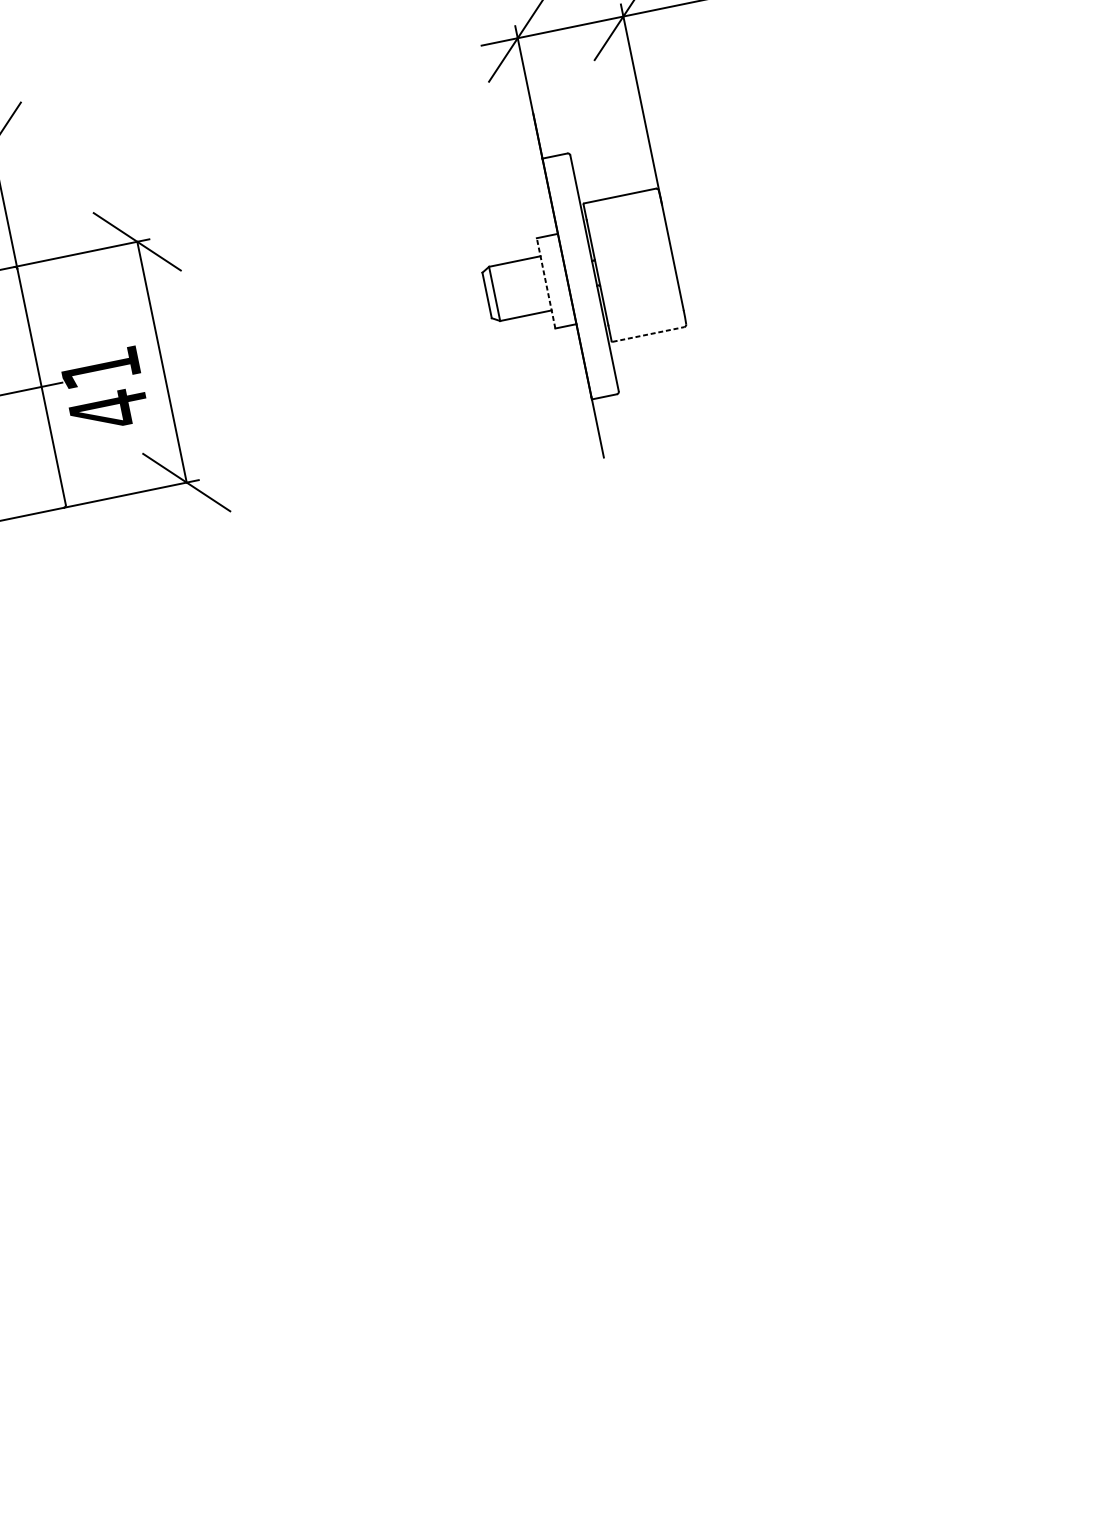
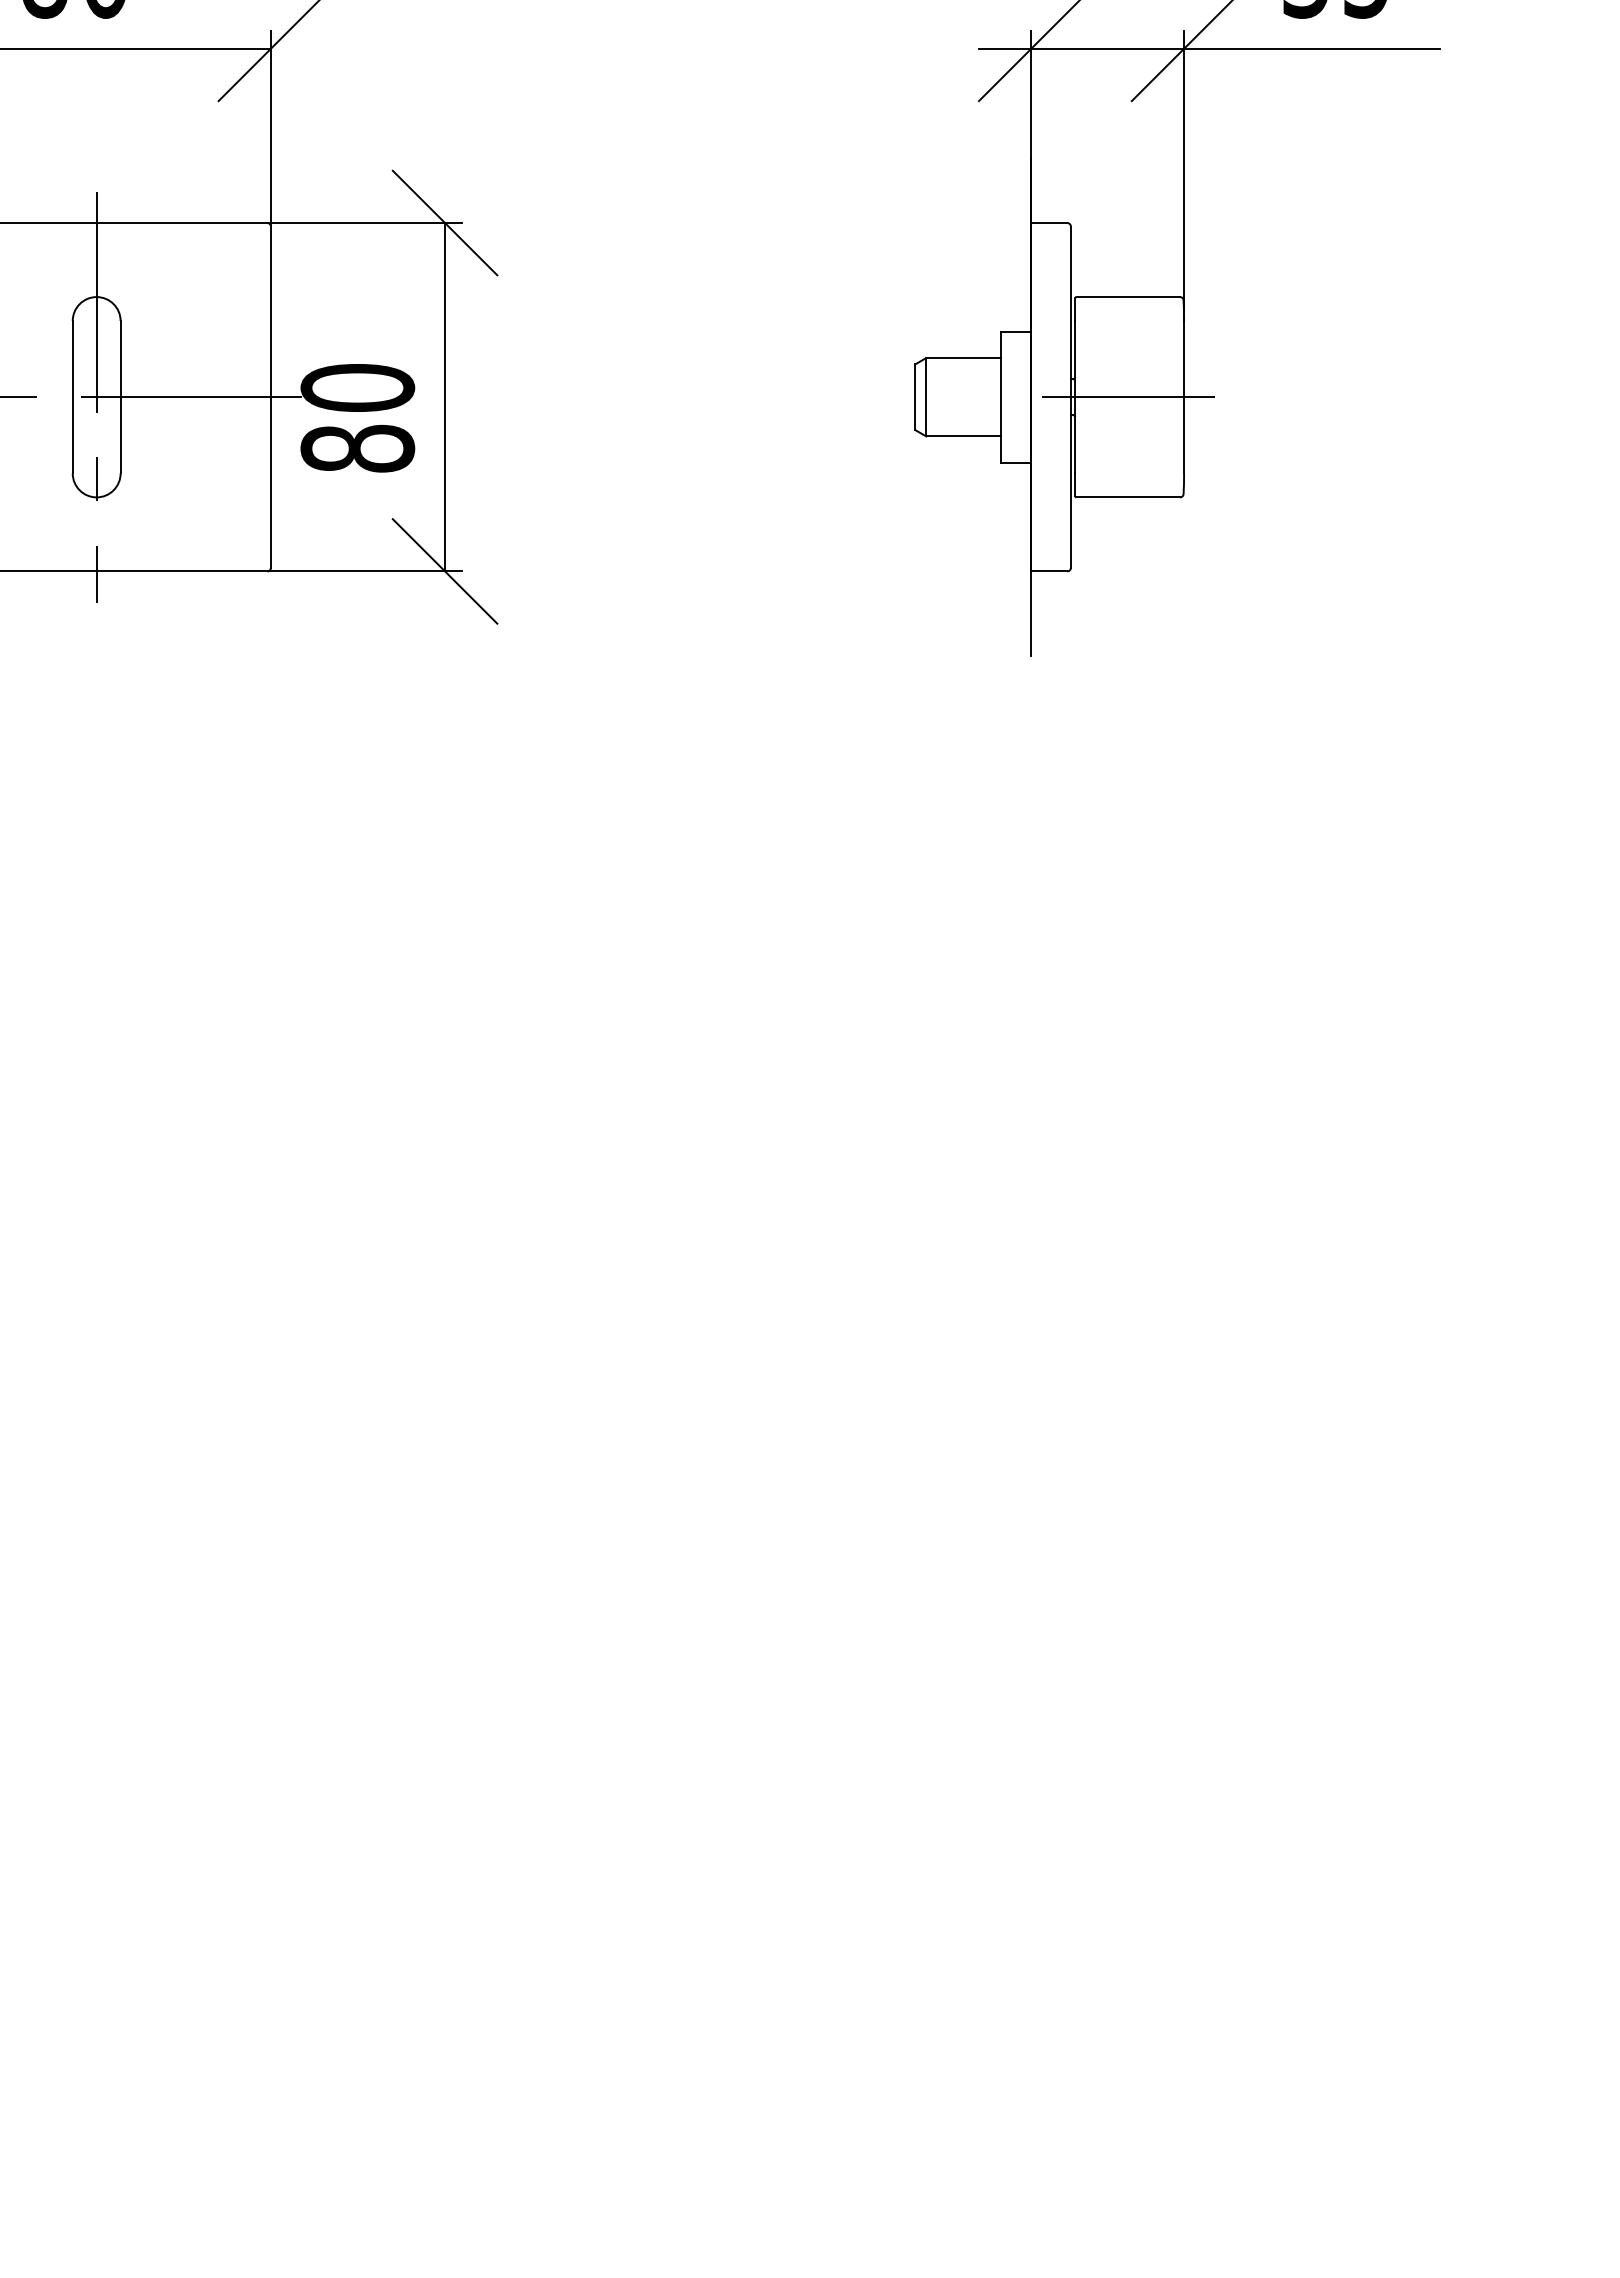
line: (633, 265) -> (1127, 397), added
line: (545, 282) -> (1000, 396), dashed -> solid
line: (648, 334) -> (1128, 497), dashed -> solid
text: (104, 390) -> (357, 419), 41 -> 80

